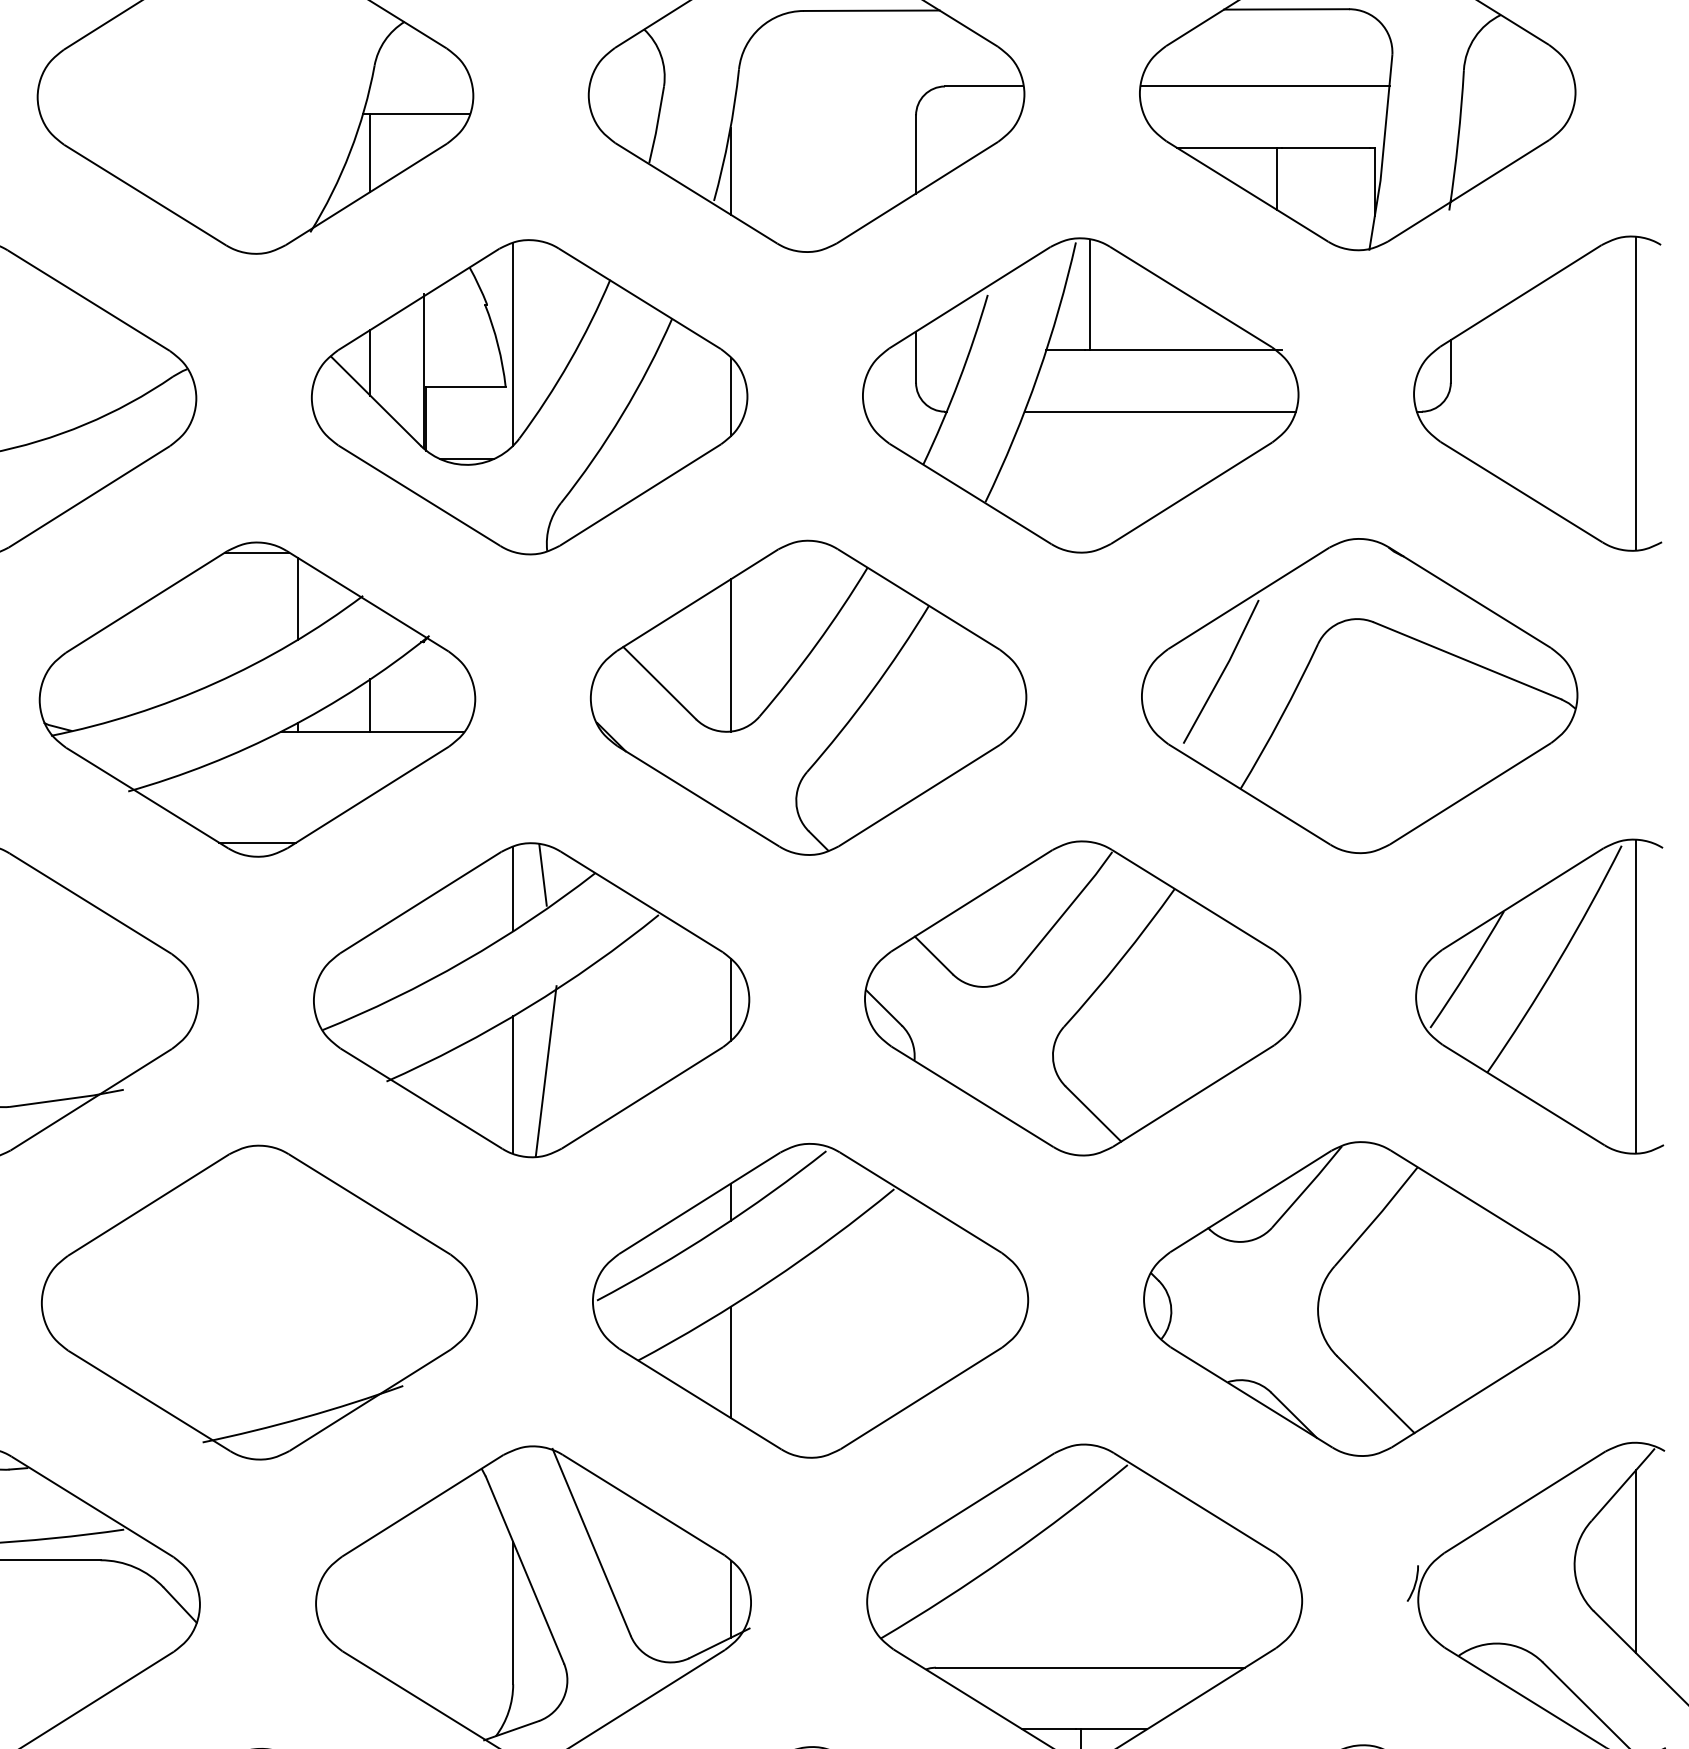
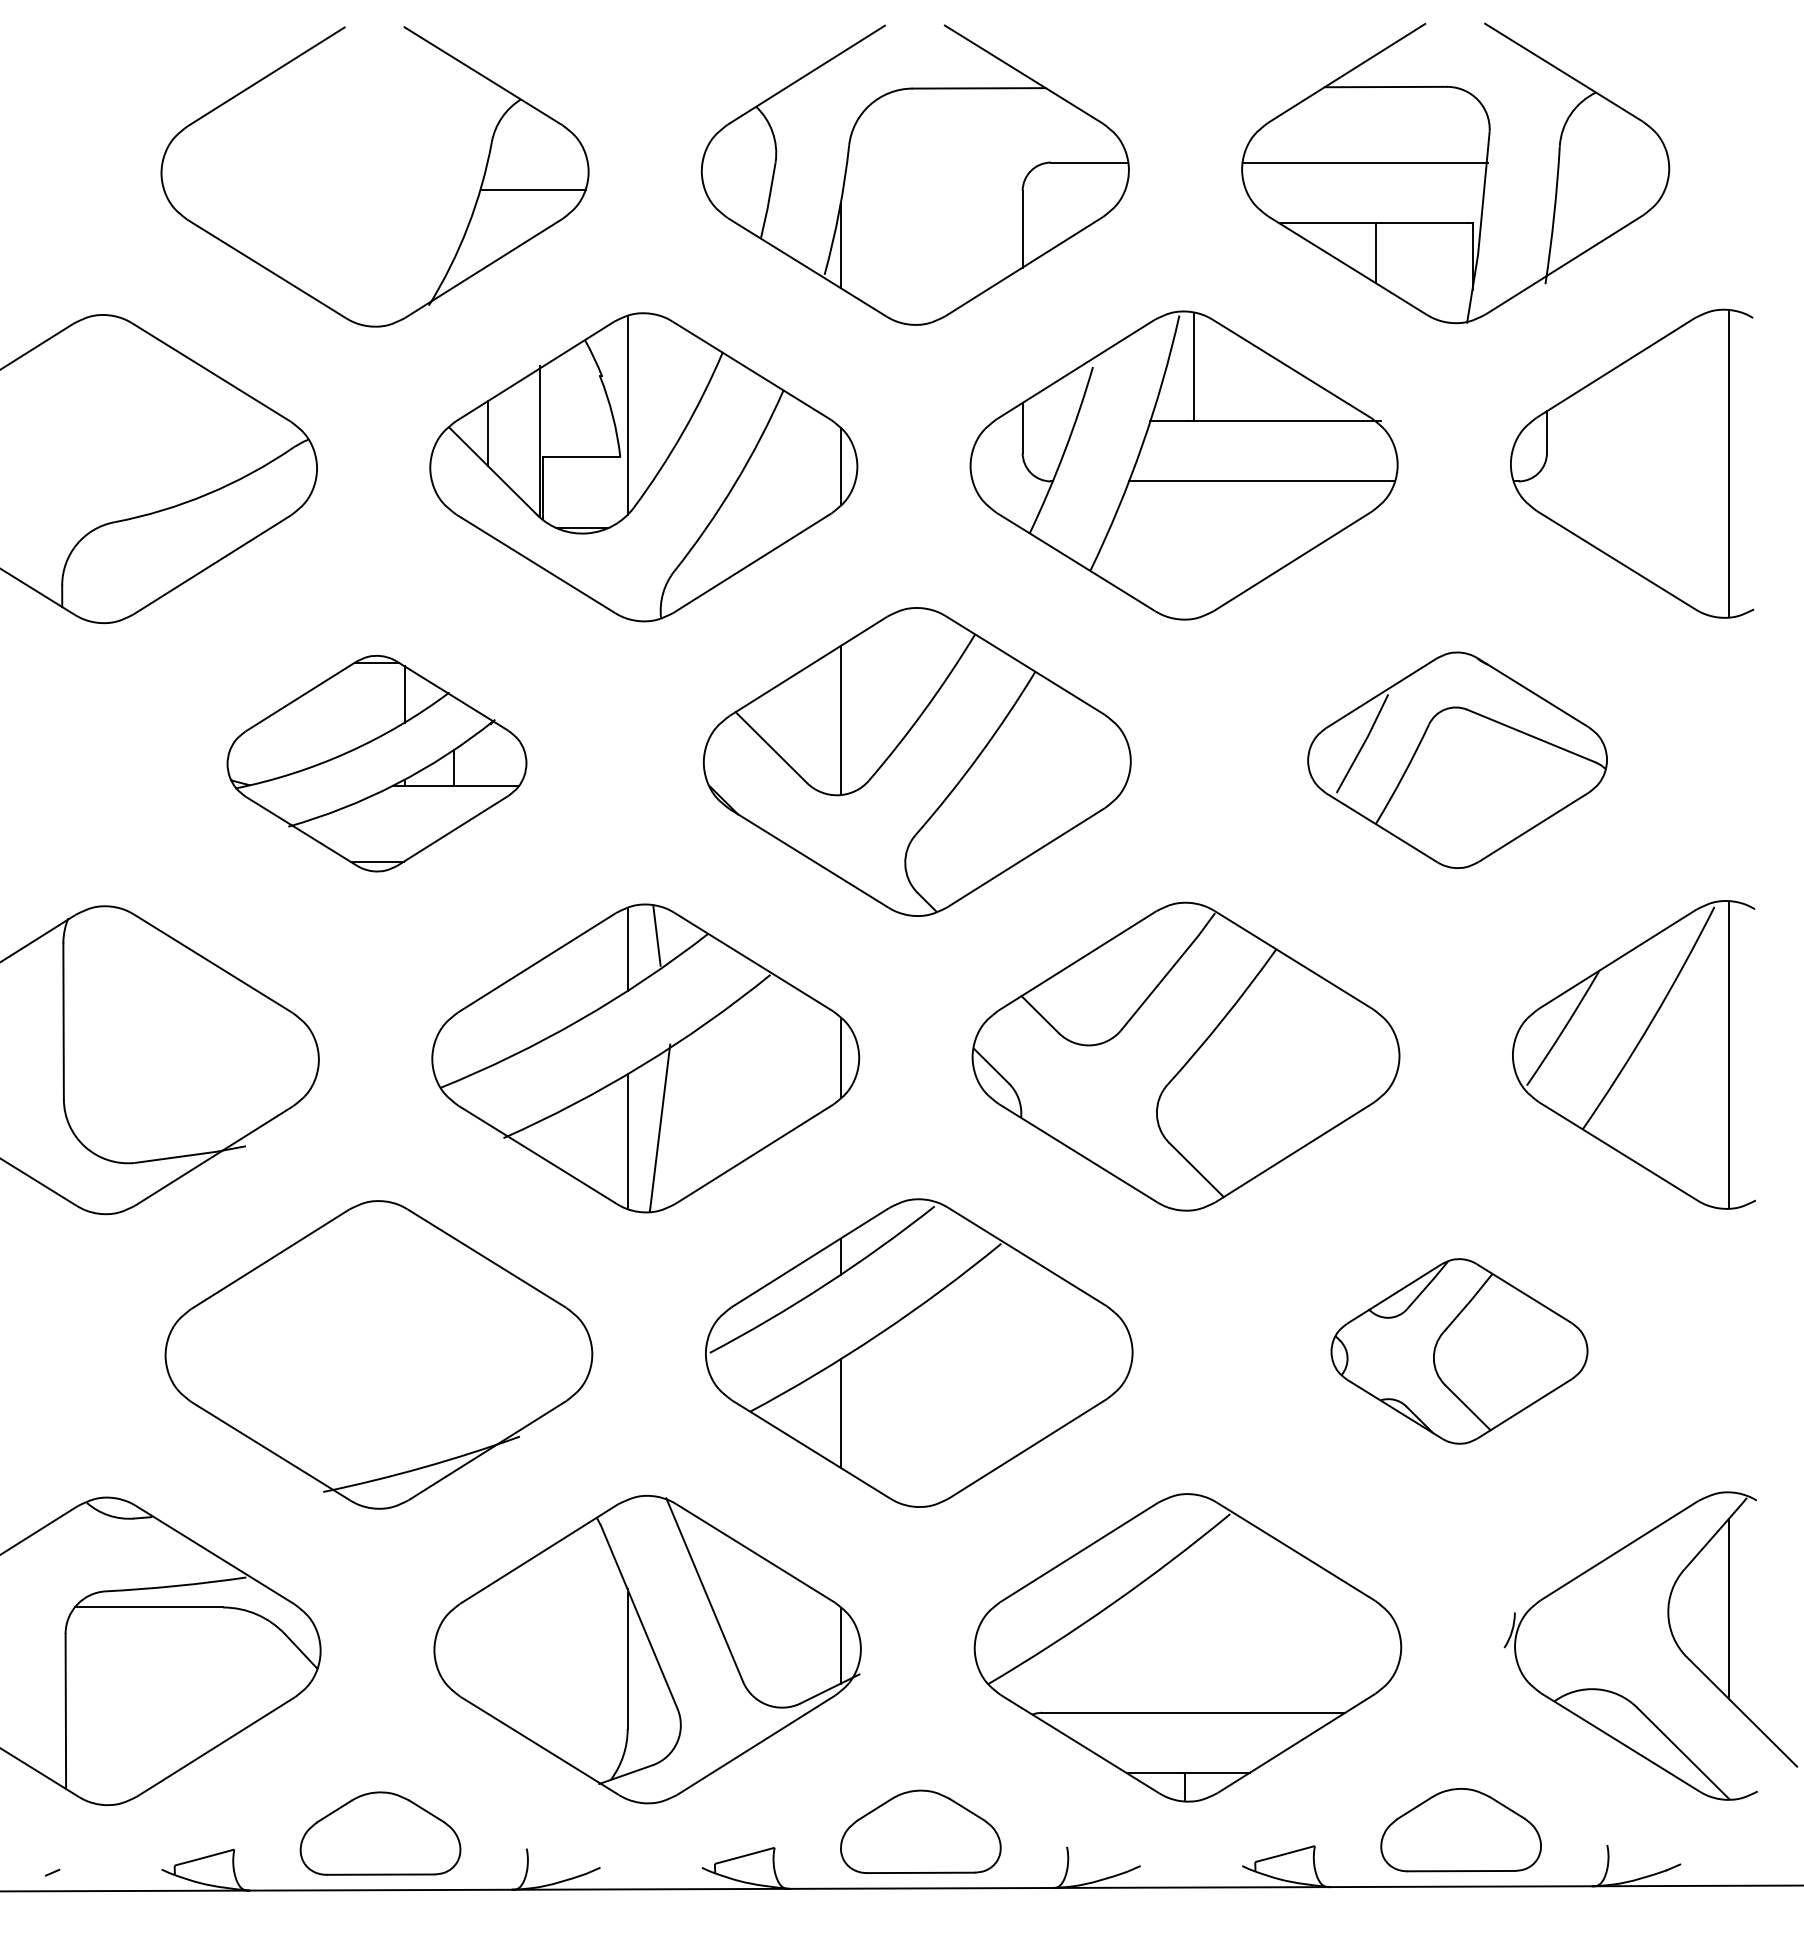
line: (370, 152) -> (487, 227), removed
part: (1359, 696) -> (1457, 760), size x0.7
part: (256, 699) -> (376, 763), size x0.7
part: (1361, 1299) -> (1459, 1351), size x0.6

